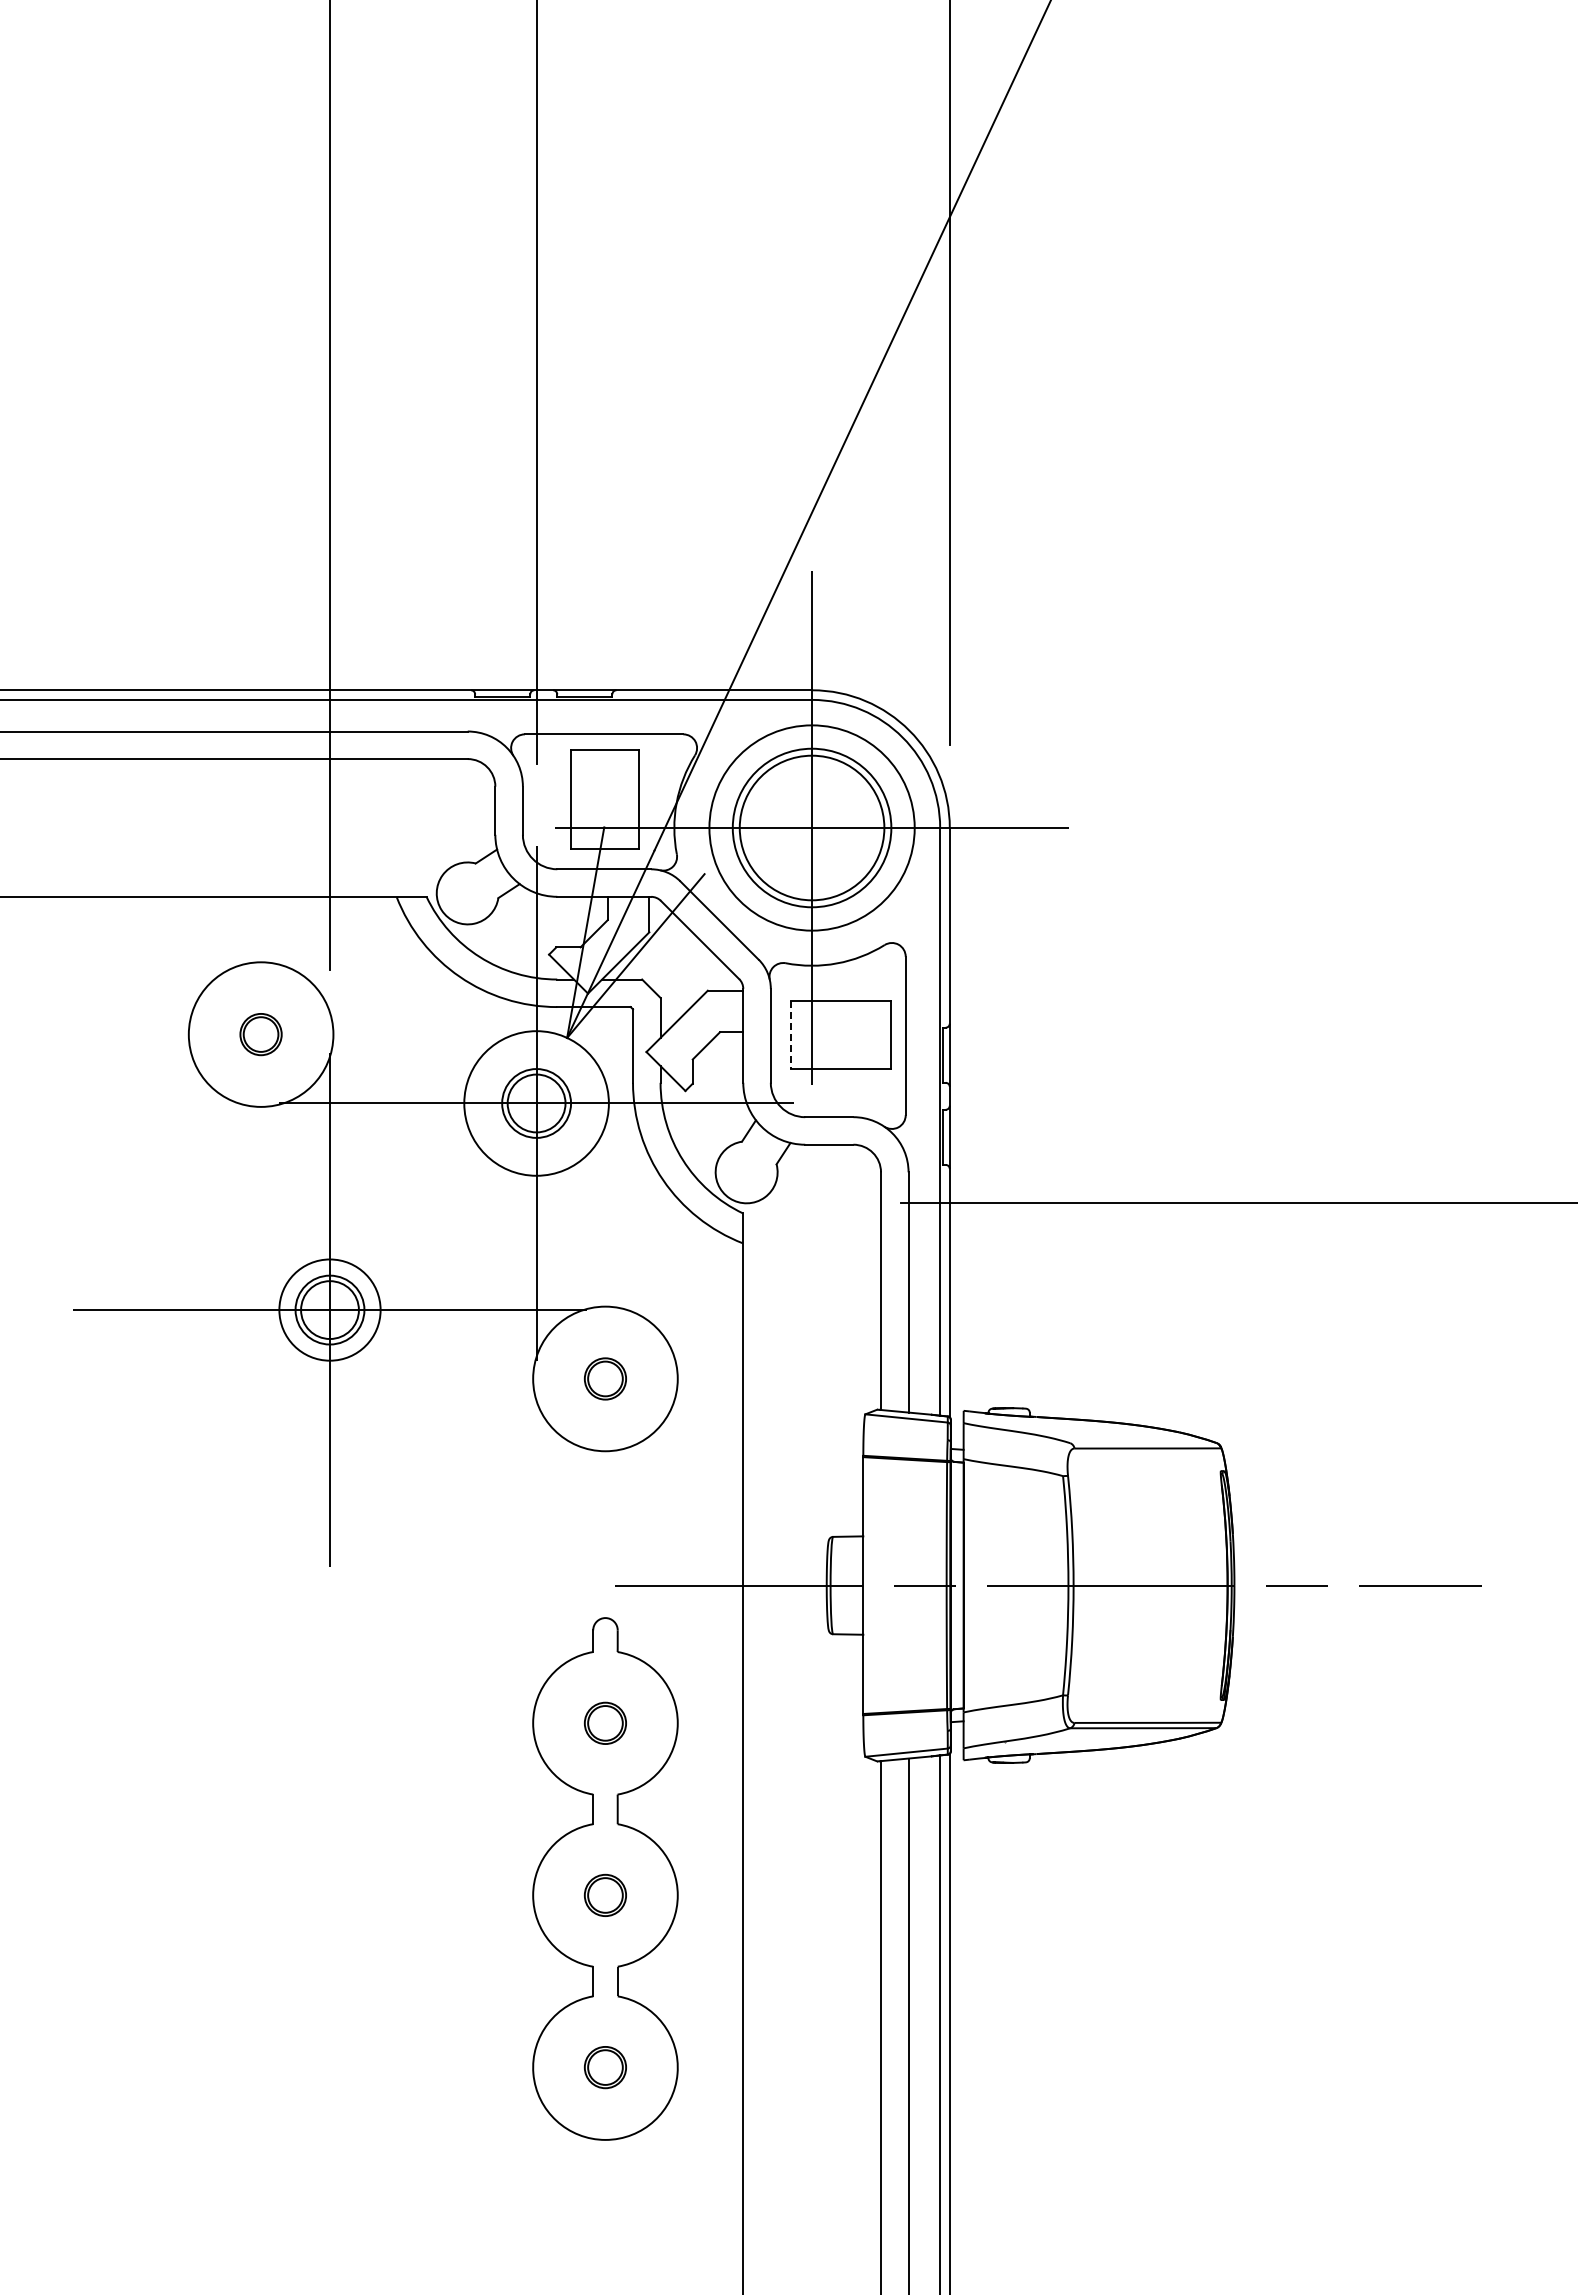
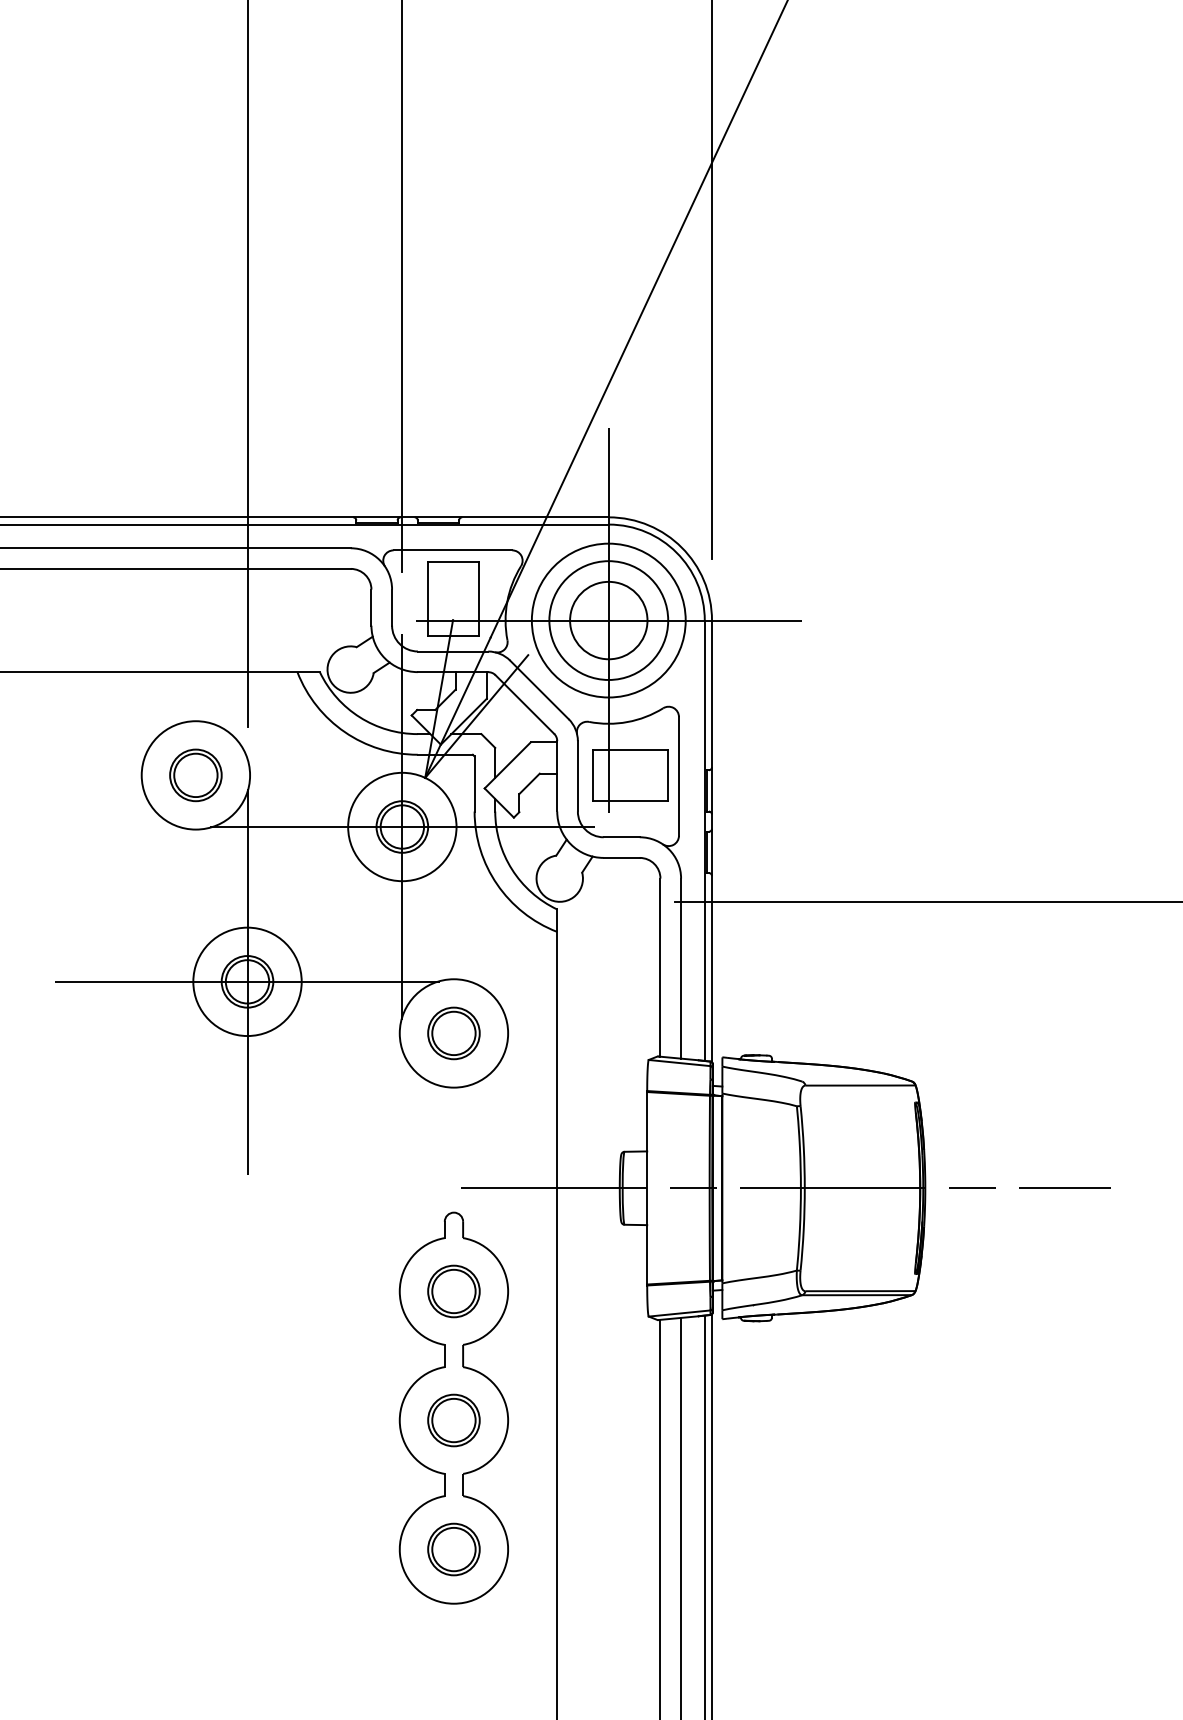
circle: (811, 827) -> (608, 620), size x0.71
part: (260, 1034) -> (195, 775), size x1.67
line: (791, 1035) -> (593, 776), dashed -> solid
circle: (329, 1309) -> (247, 981), size x1.43
part: (605, 1378) -> (453, 1033), size x1.67
part: (605, 1723) -> (453, 1291), size x1.67
part: (605, 1895) -> (453, 1420), size x1.67
part: (605, 2067) -> (453, 1549), size x1.67

